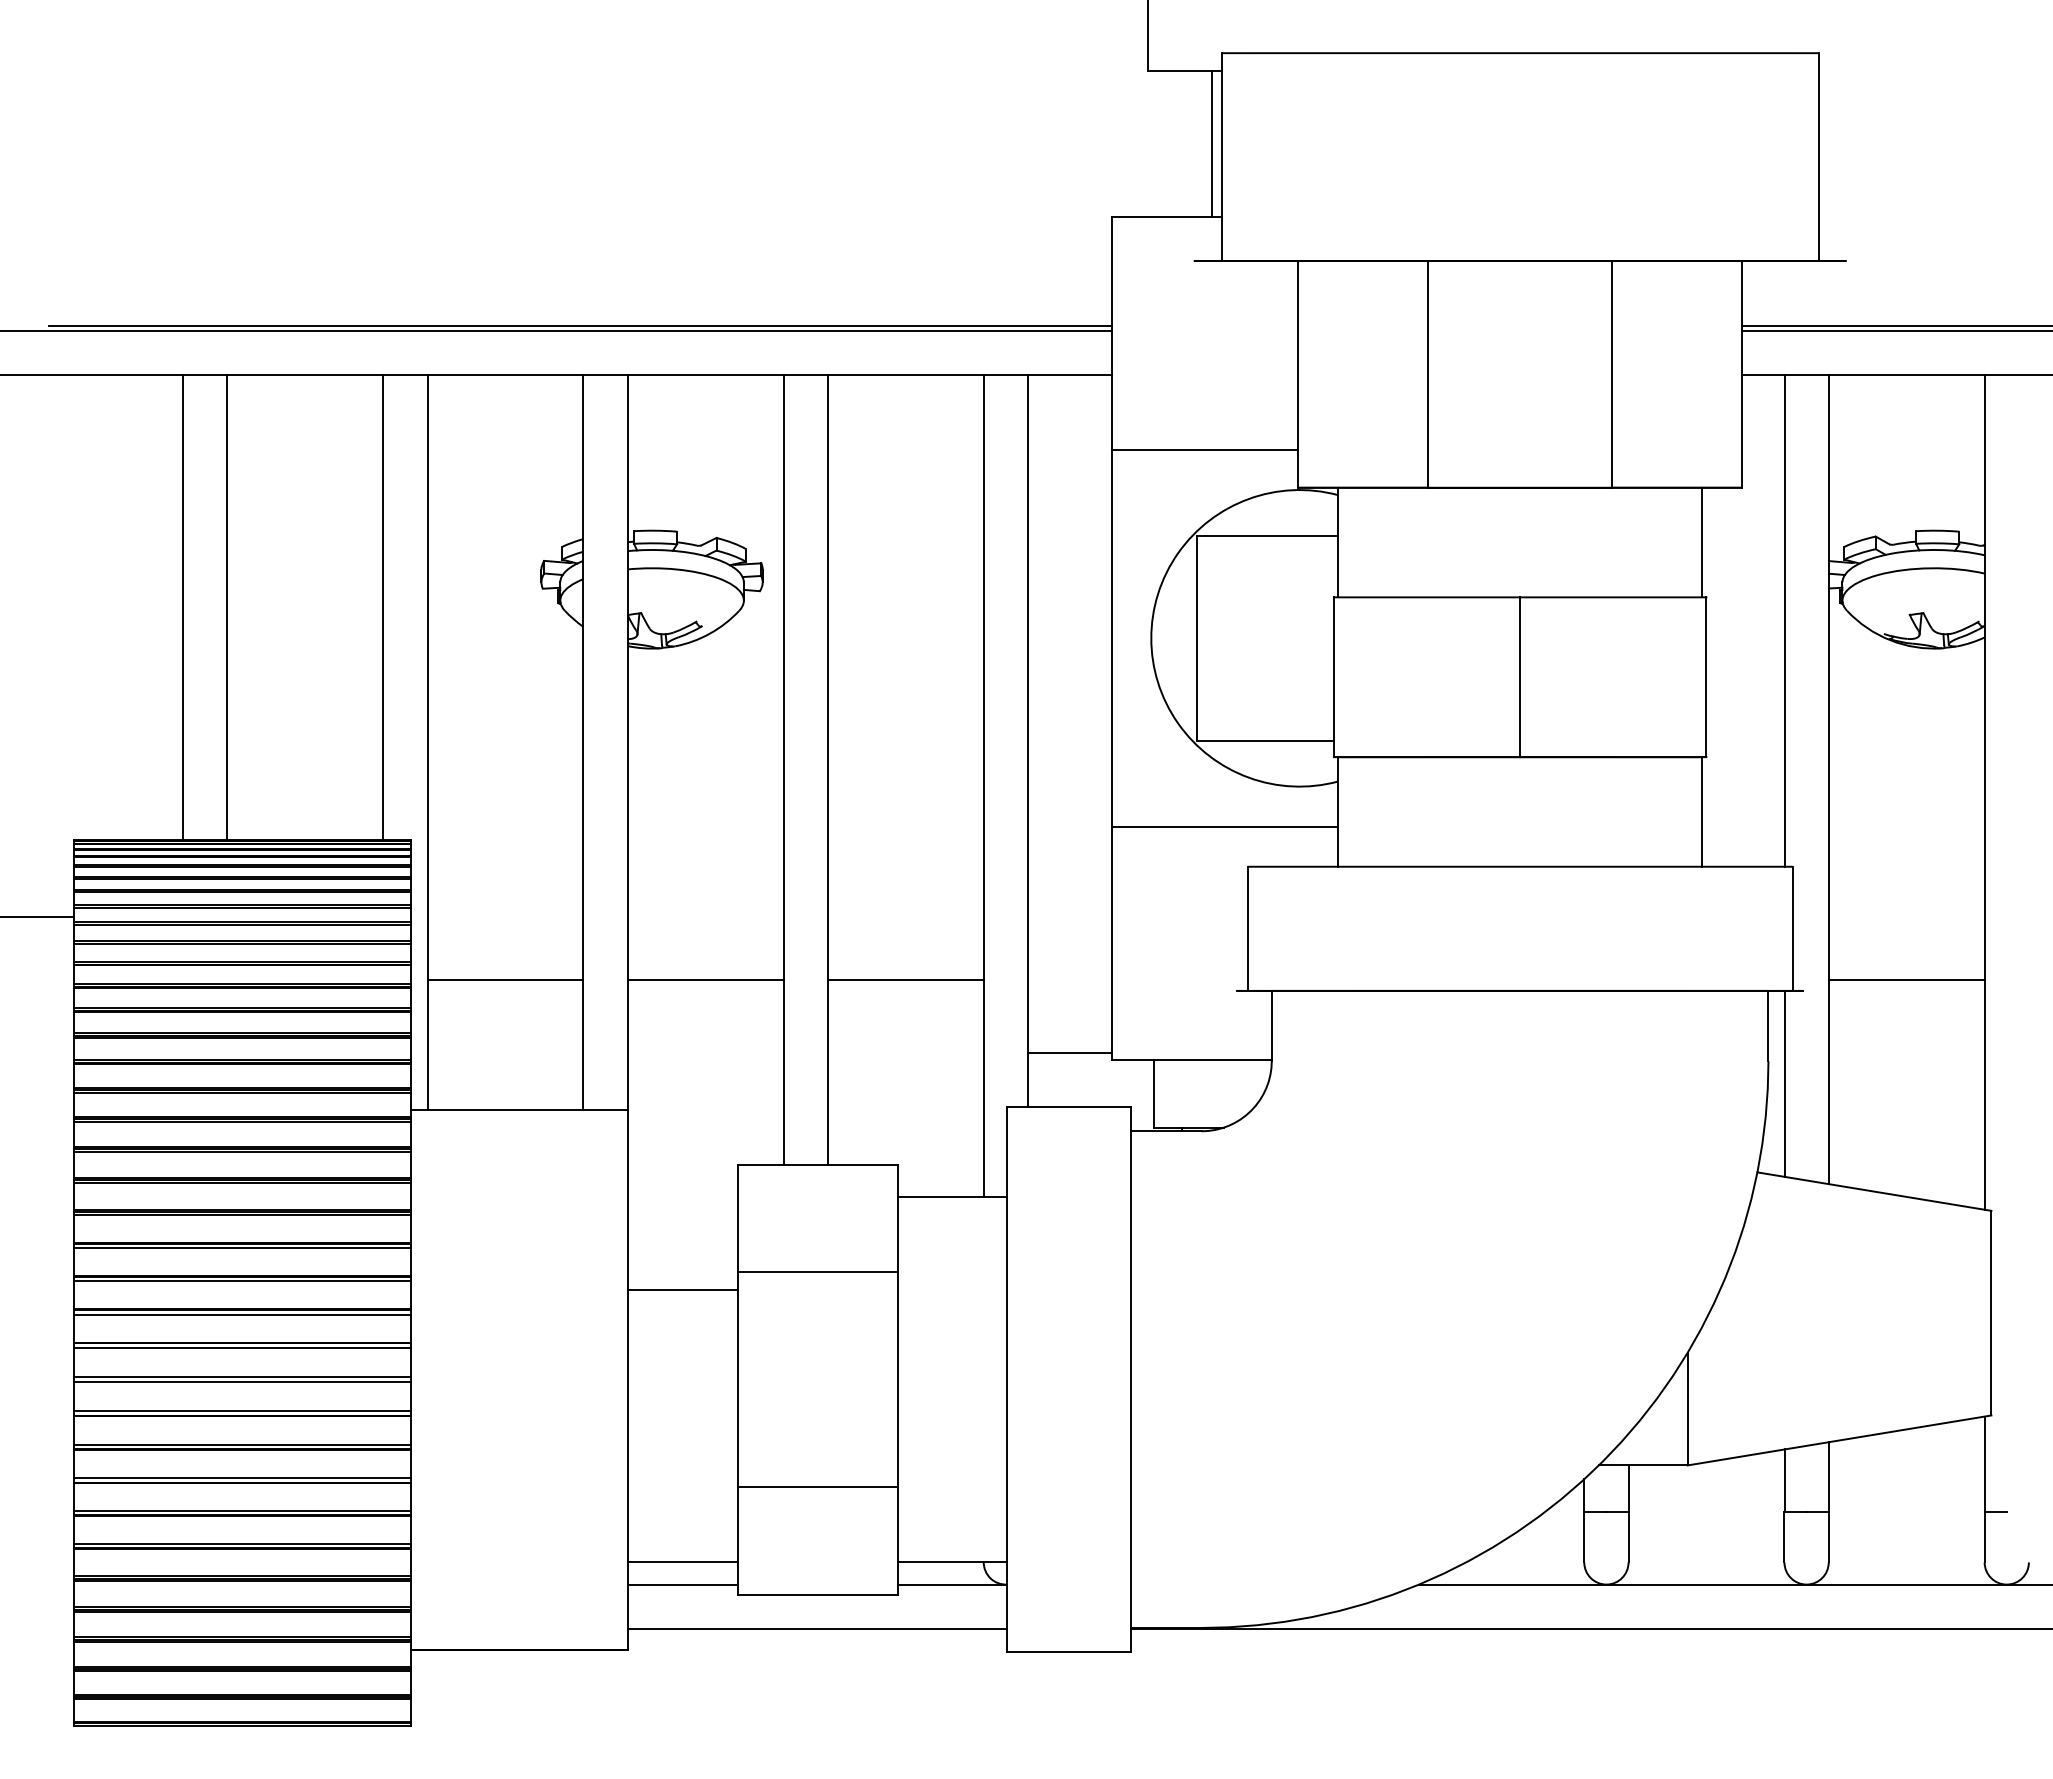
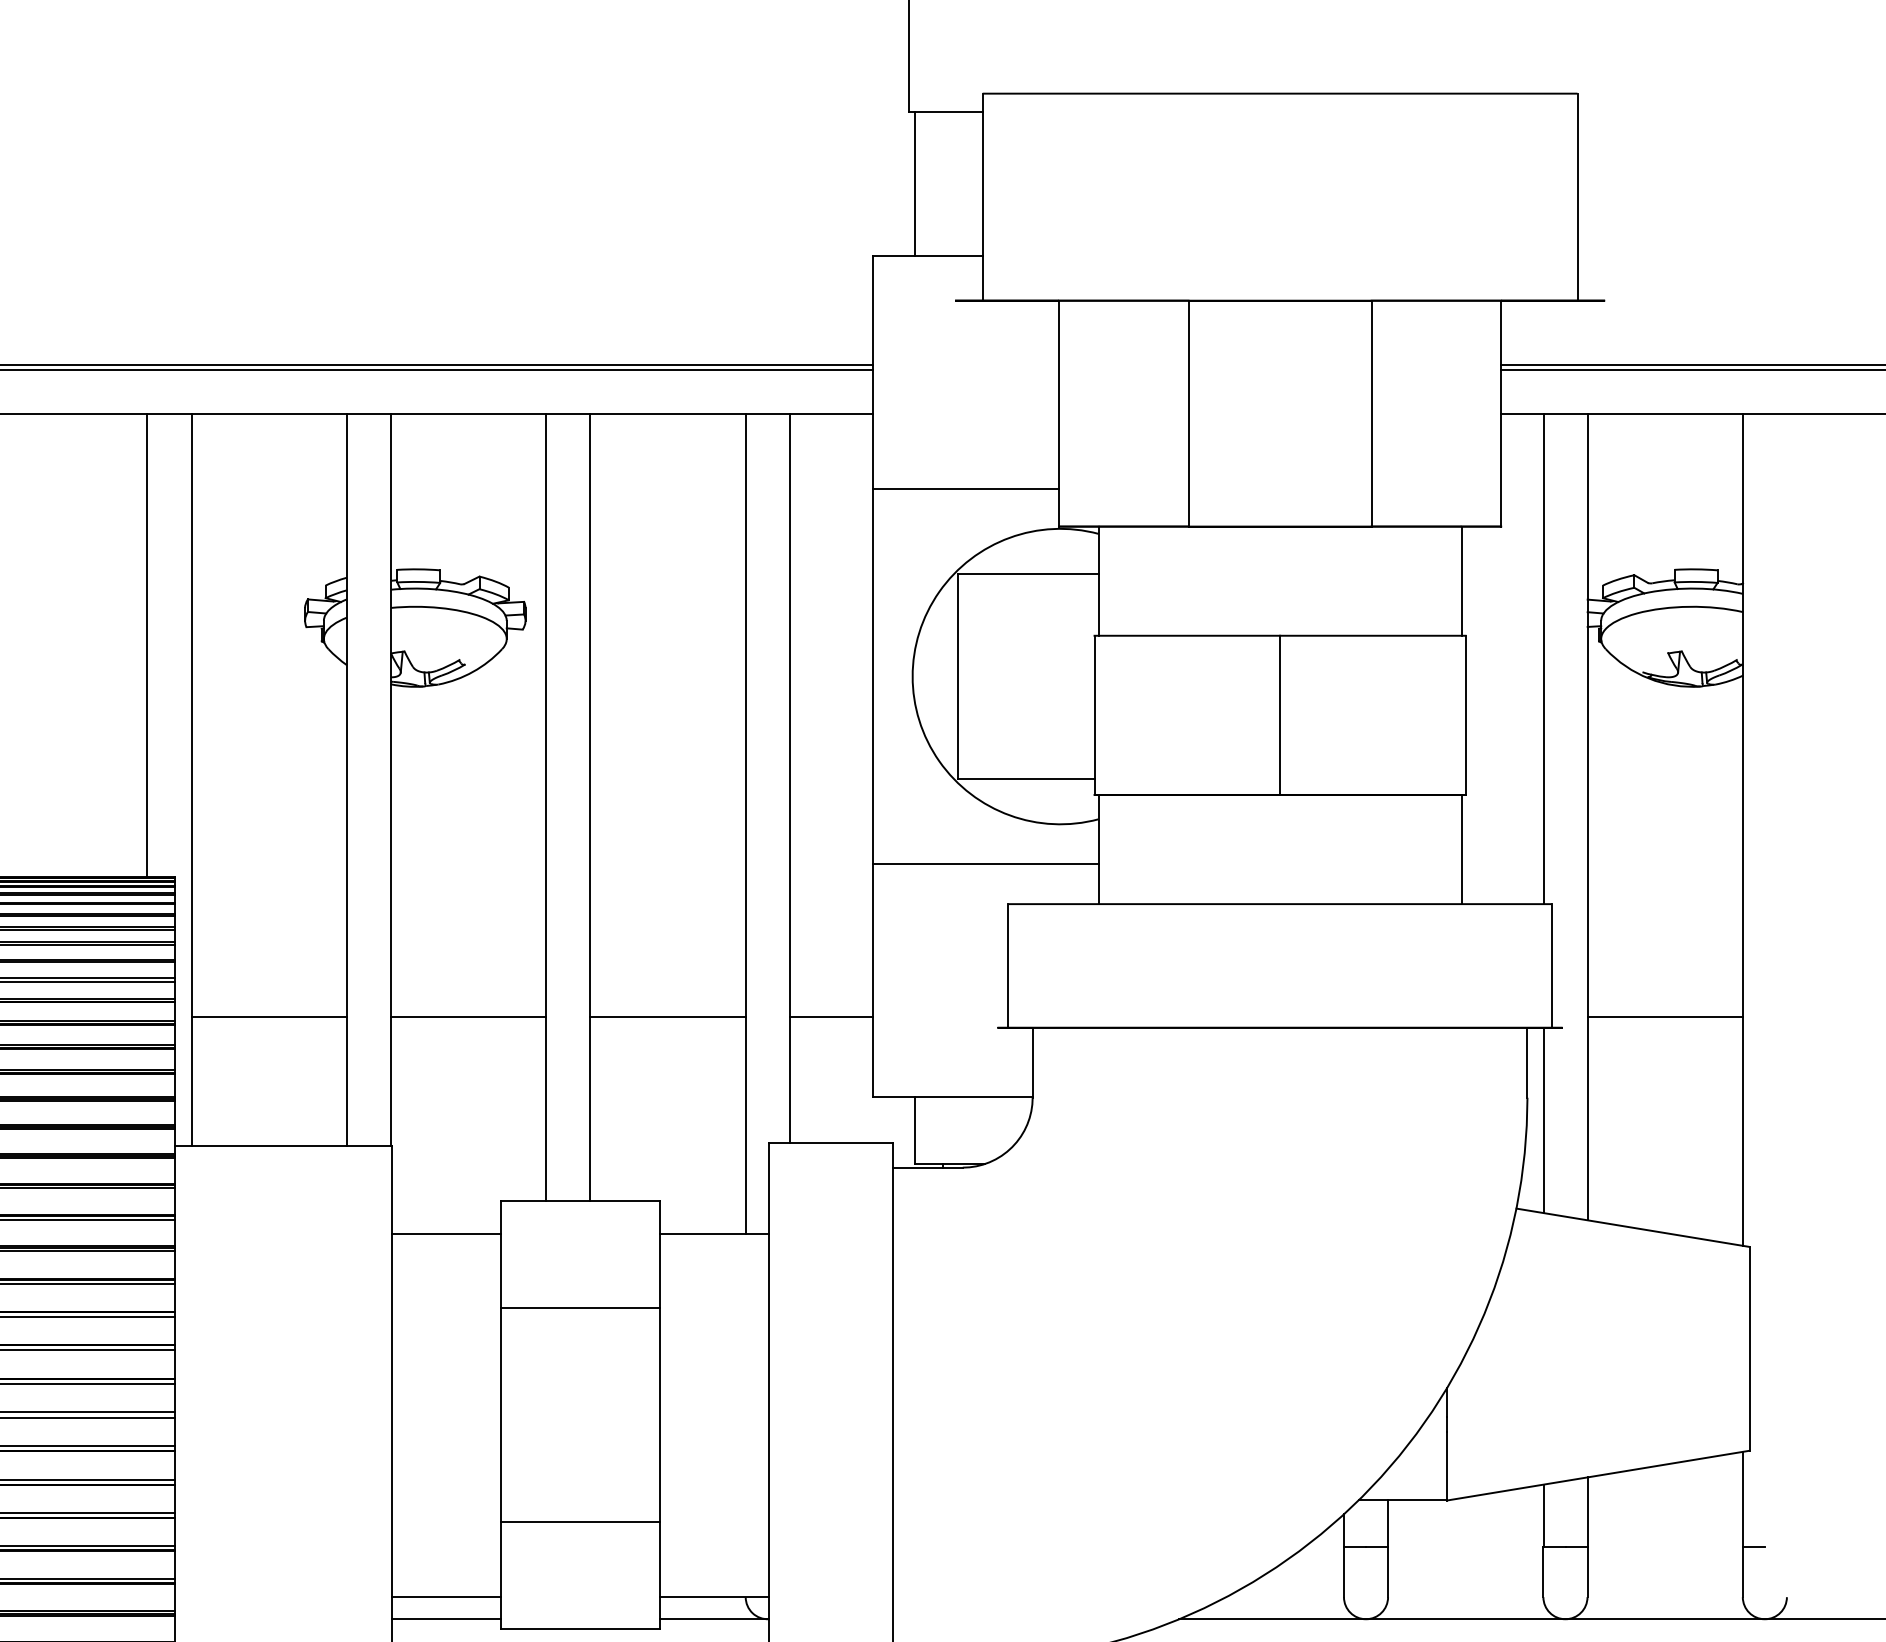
line: (1211, 143) -> (914, 183), moved
line: (1069, 1053) -> (831, 1017), moved
line: (682, 1290) -> (445, 1233), moved

